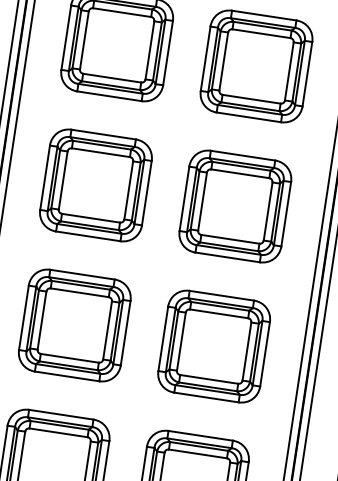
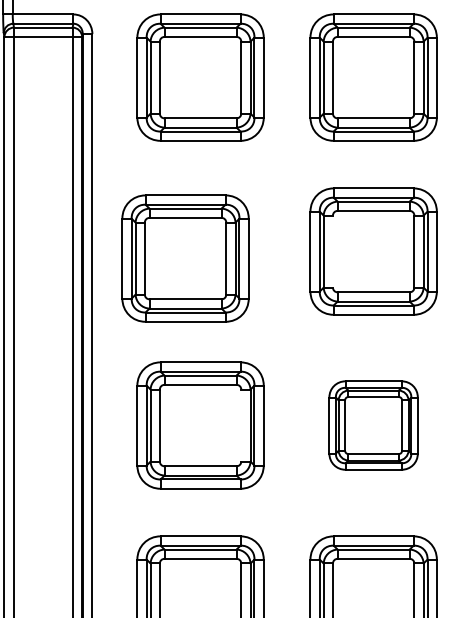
part: (95, 185) -> (185, 258), moved
line: (202, 201) -> (332, 251), removed
line: (107, 330) -> (241, 425), removed
part: (214, 346) -> (373, 425), size x0.7

